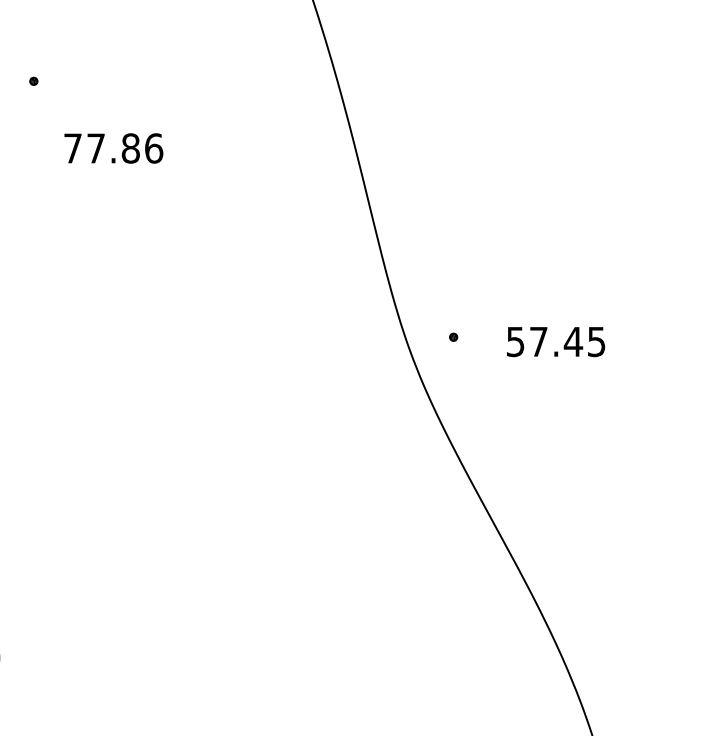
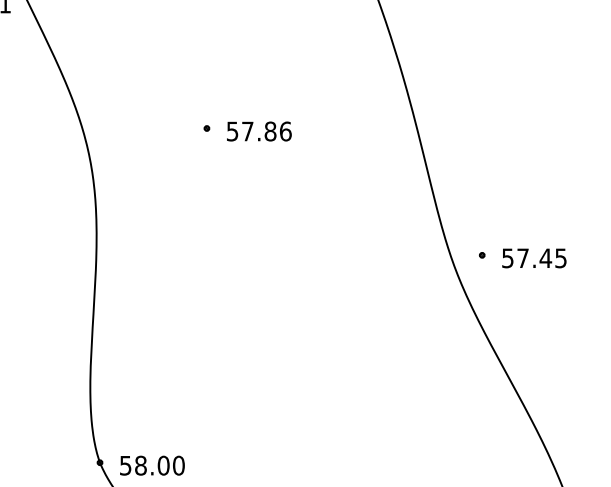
part: (33, 81) -> (206, 128), moved
text: (72, 148) -> (232, 131), 77.86 -> 57.86
text: (556, 342) -> (534, 258), moved

